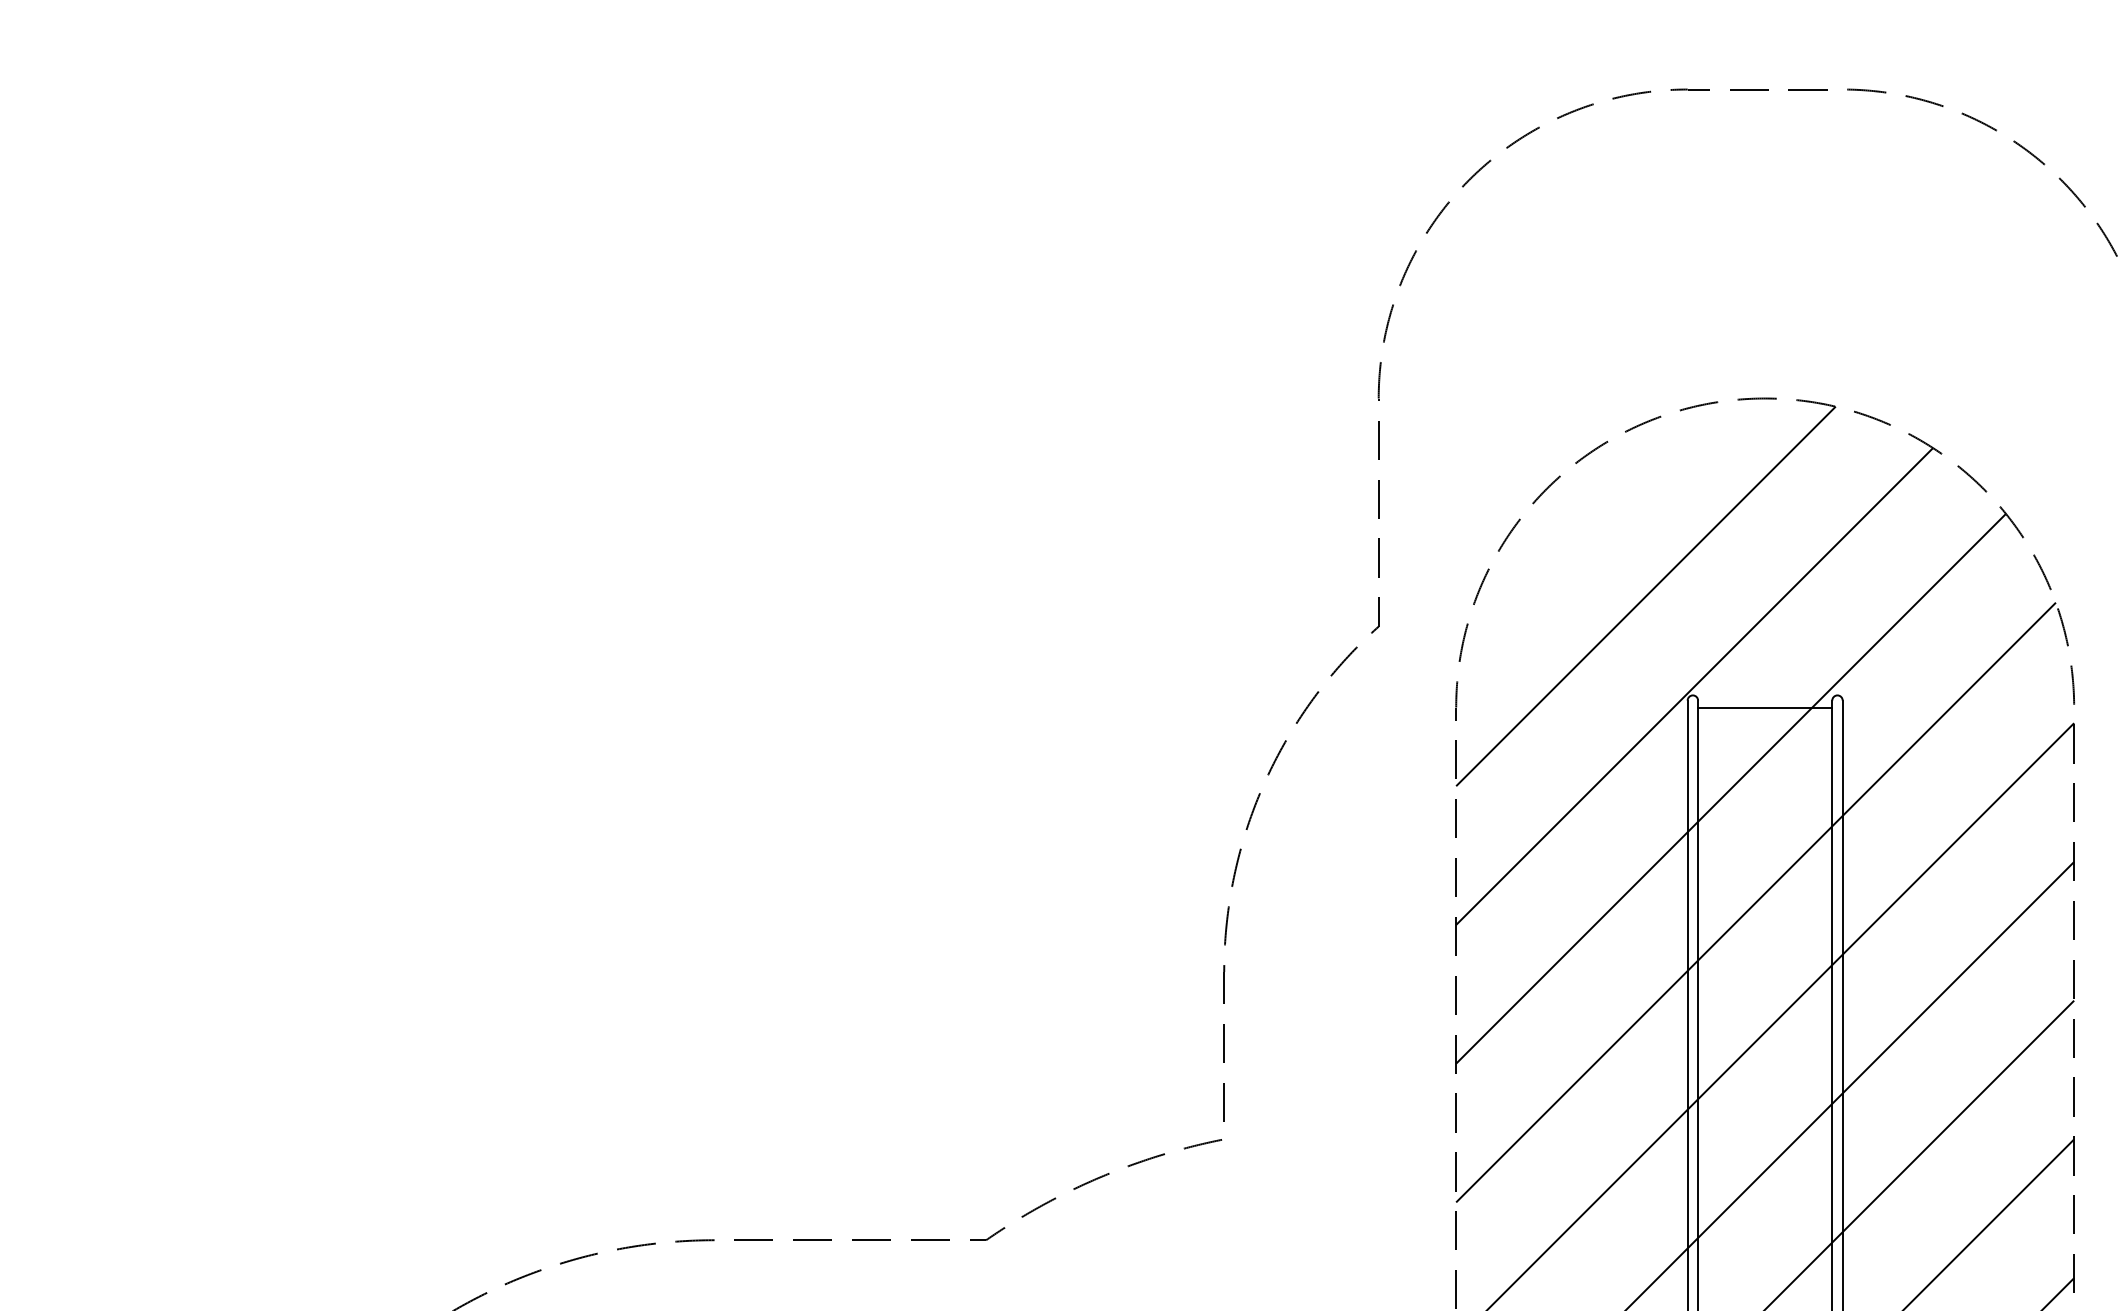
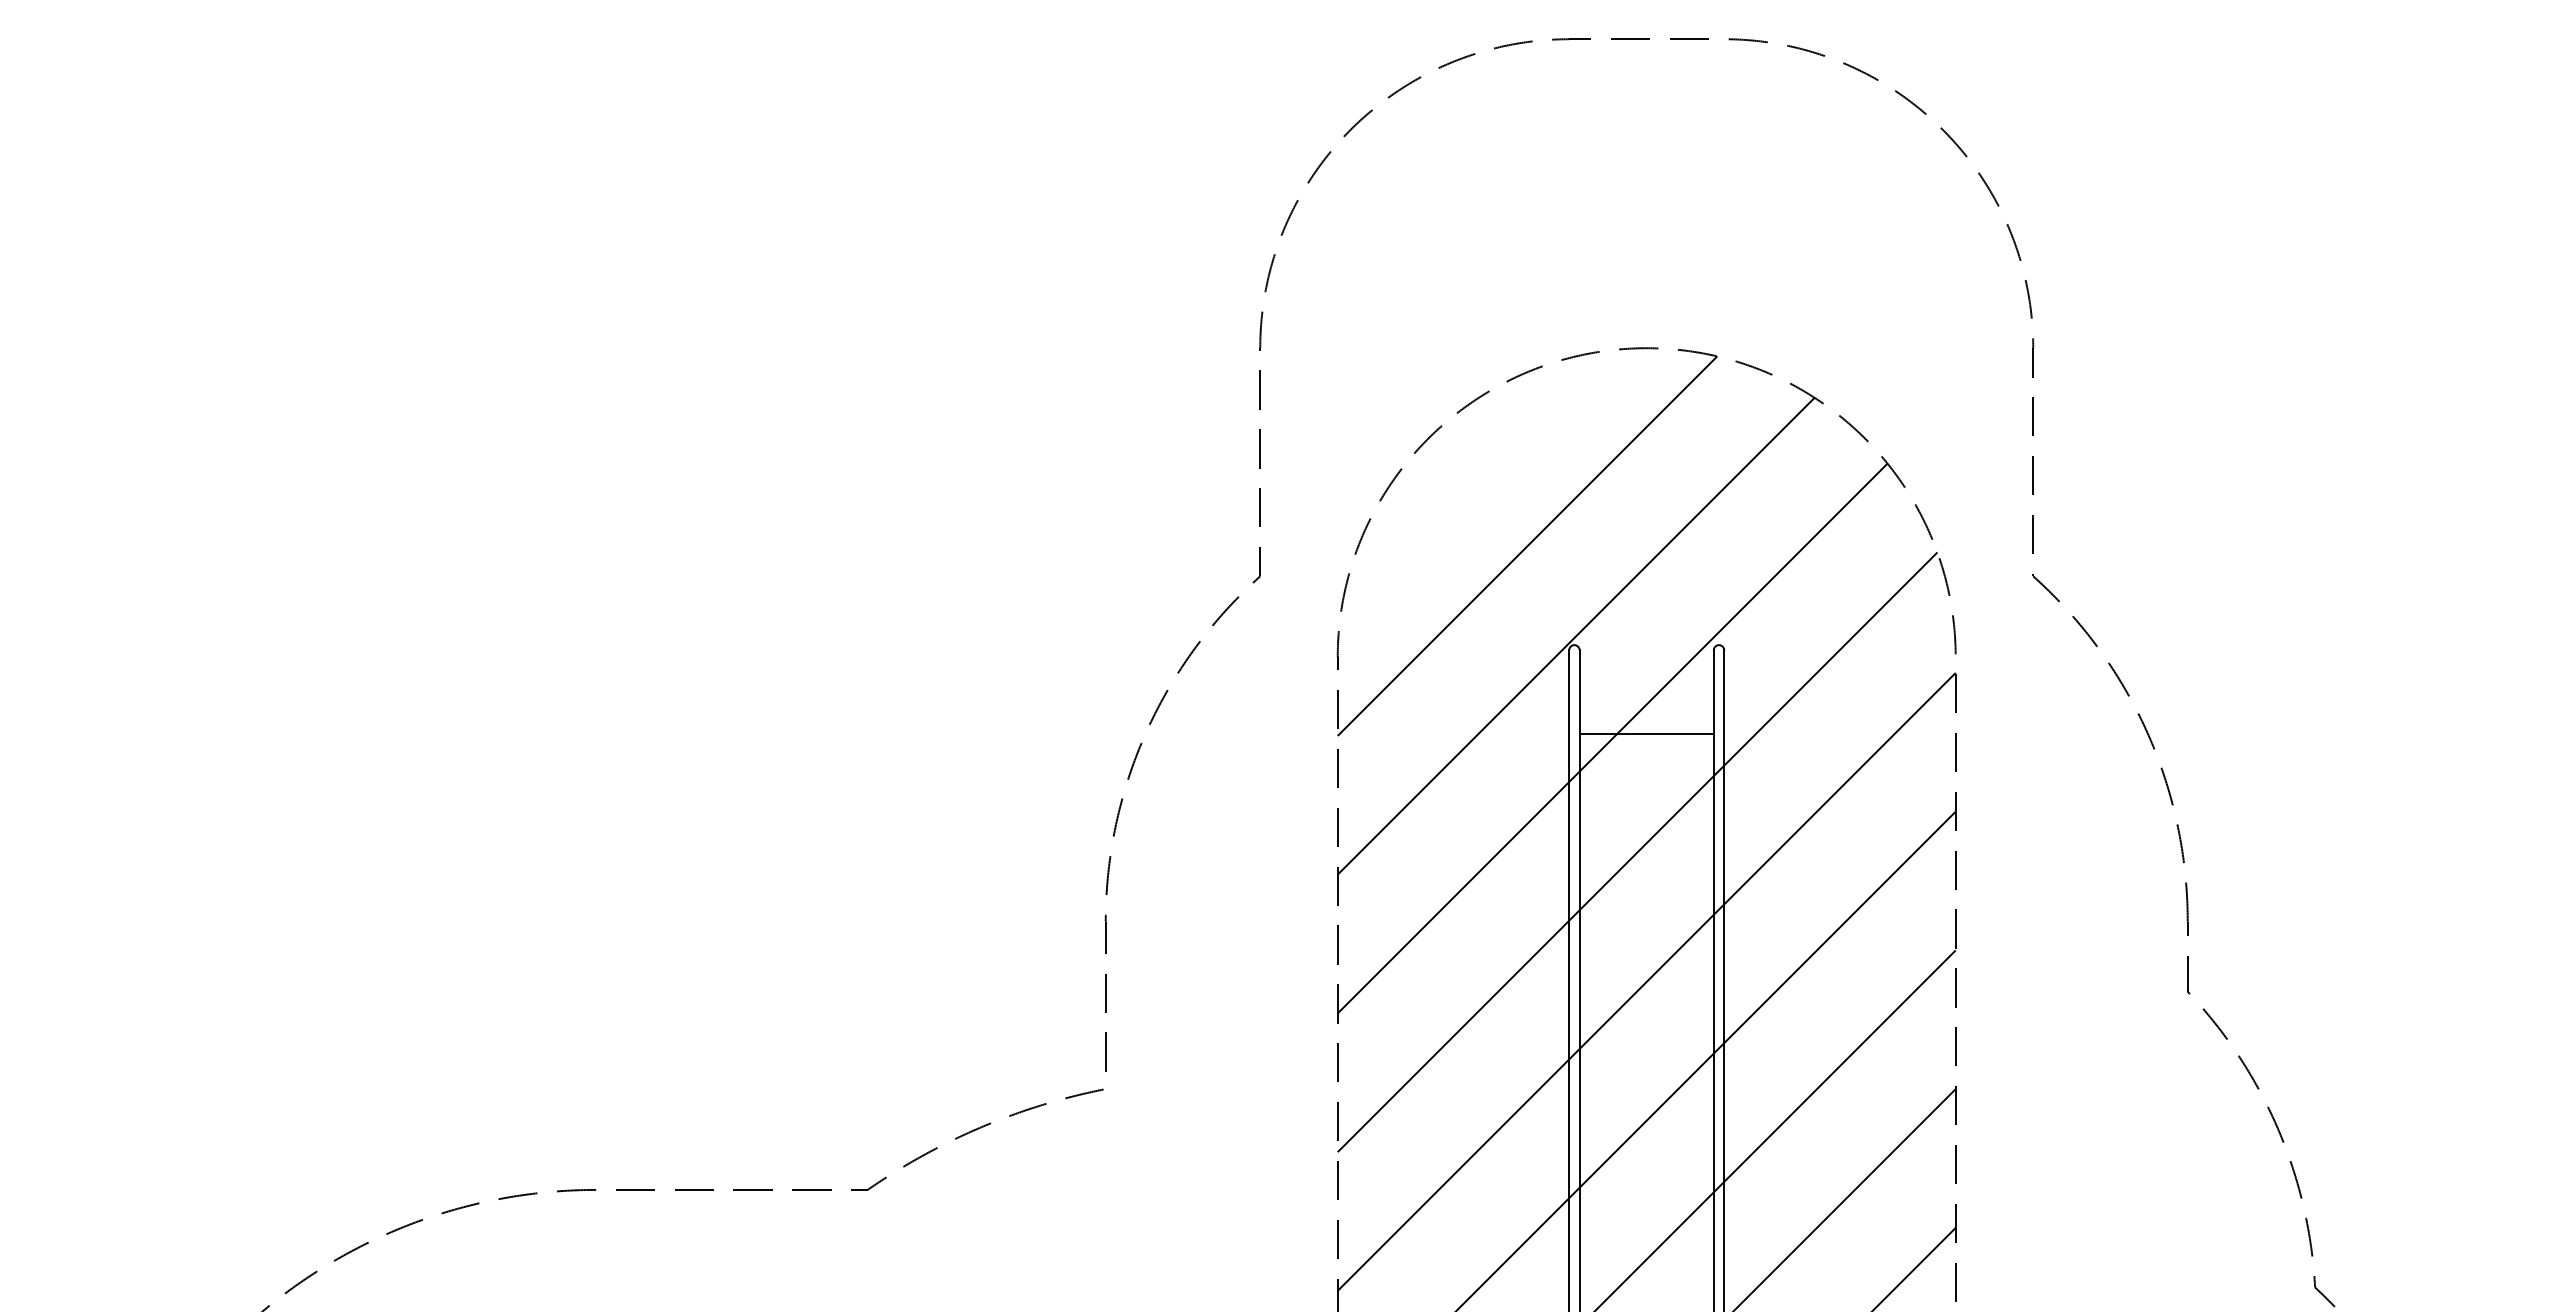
line: (1764, 707) -> (1646, 734), moved

